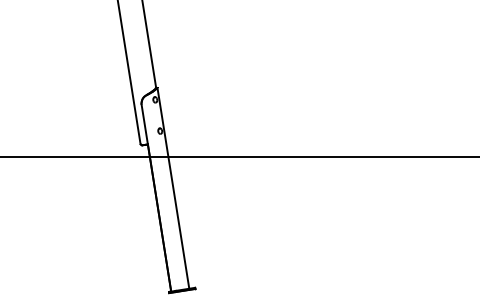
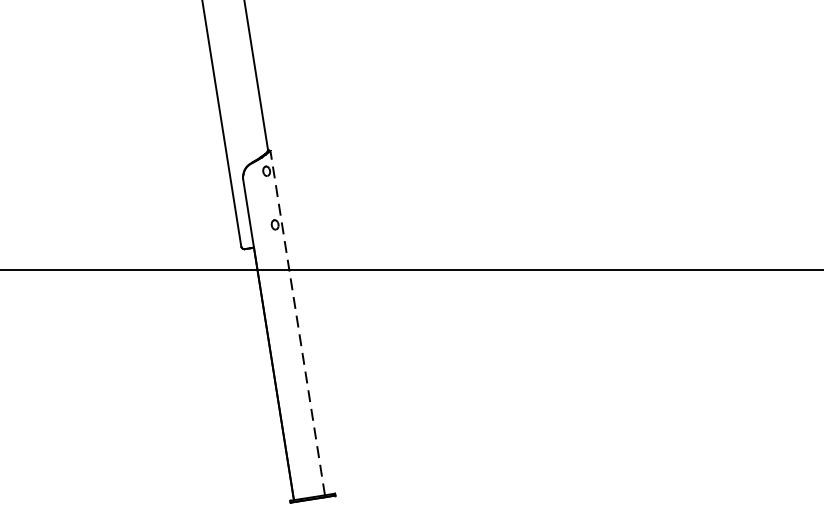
line: (173, 188) -> (297, 323), solid -> dashed

